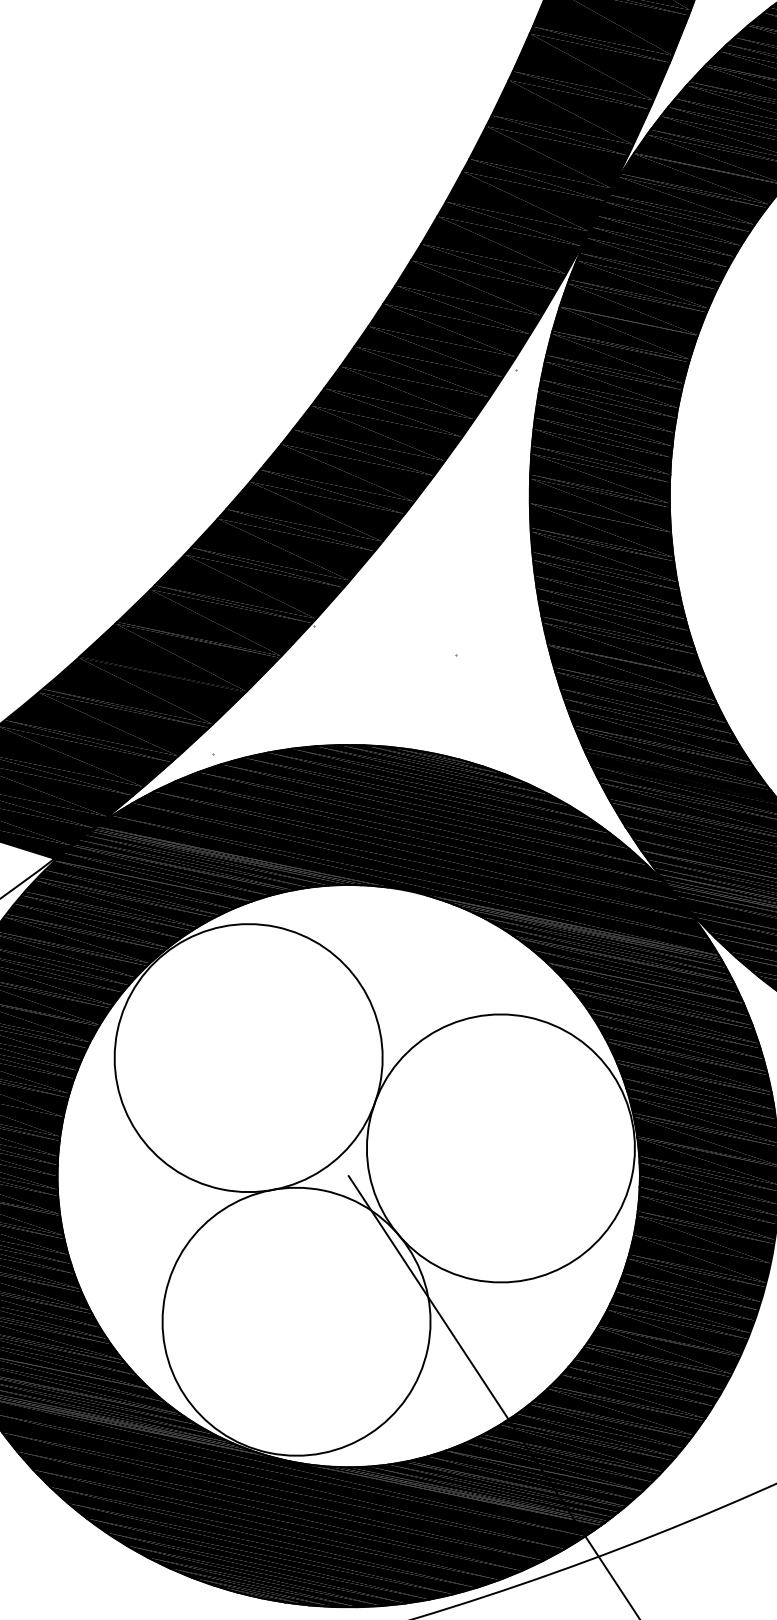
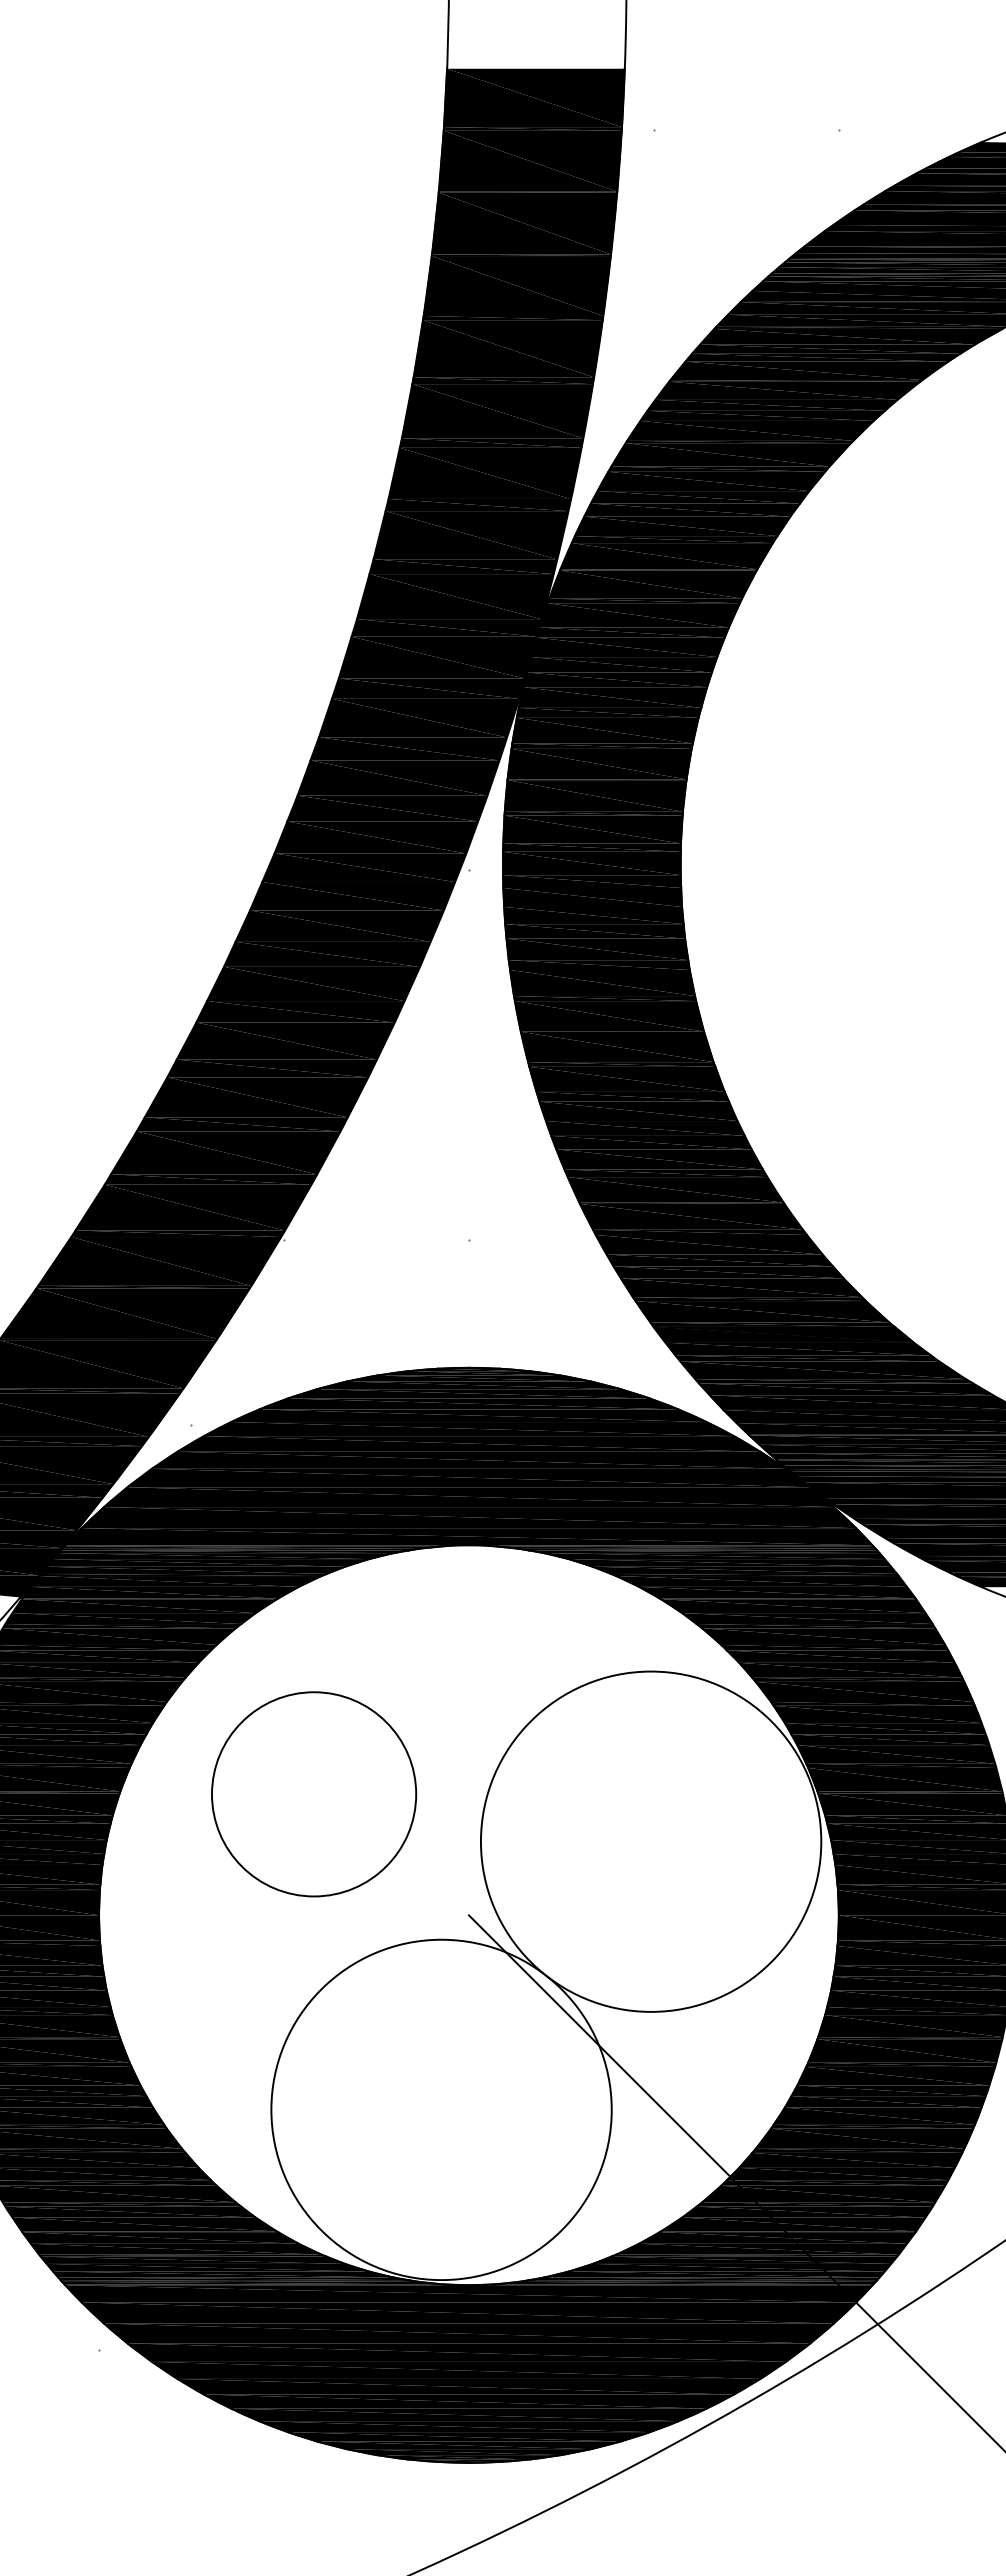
circle: (248, 1058) -> (313, 1794), size x0.6

